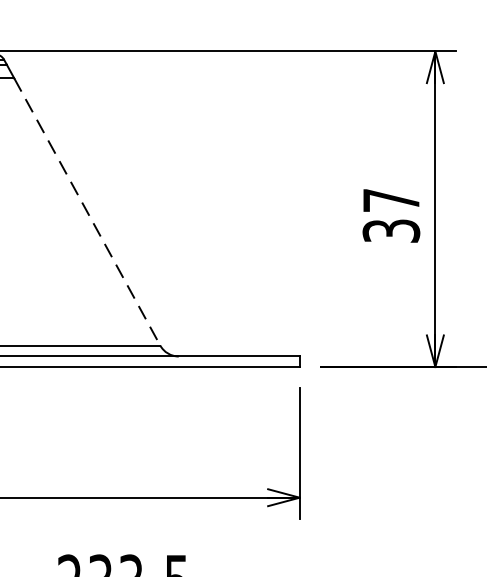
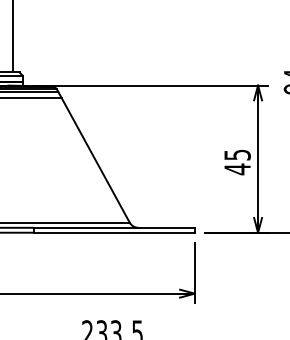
line: (86, 212) -> (95, 160), dashed -> solid
text: (391, 216) -> (237, 162), 37 -> 45

